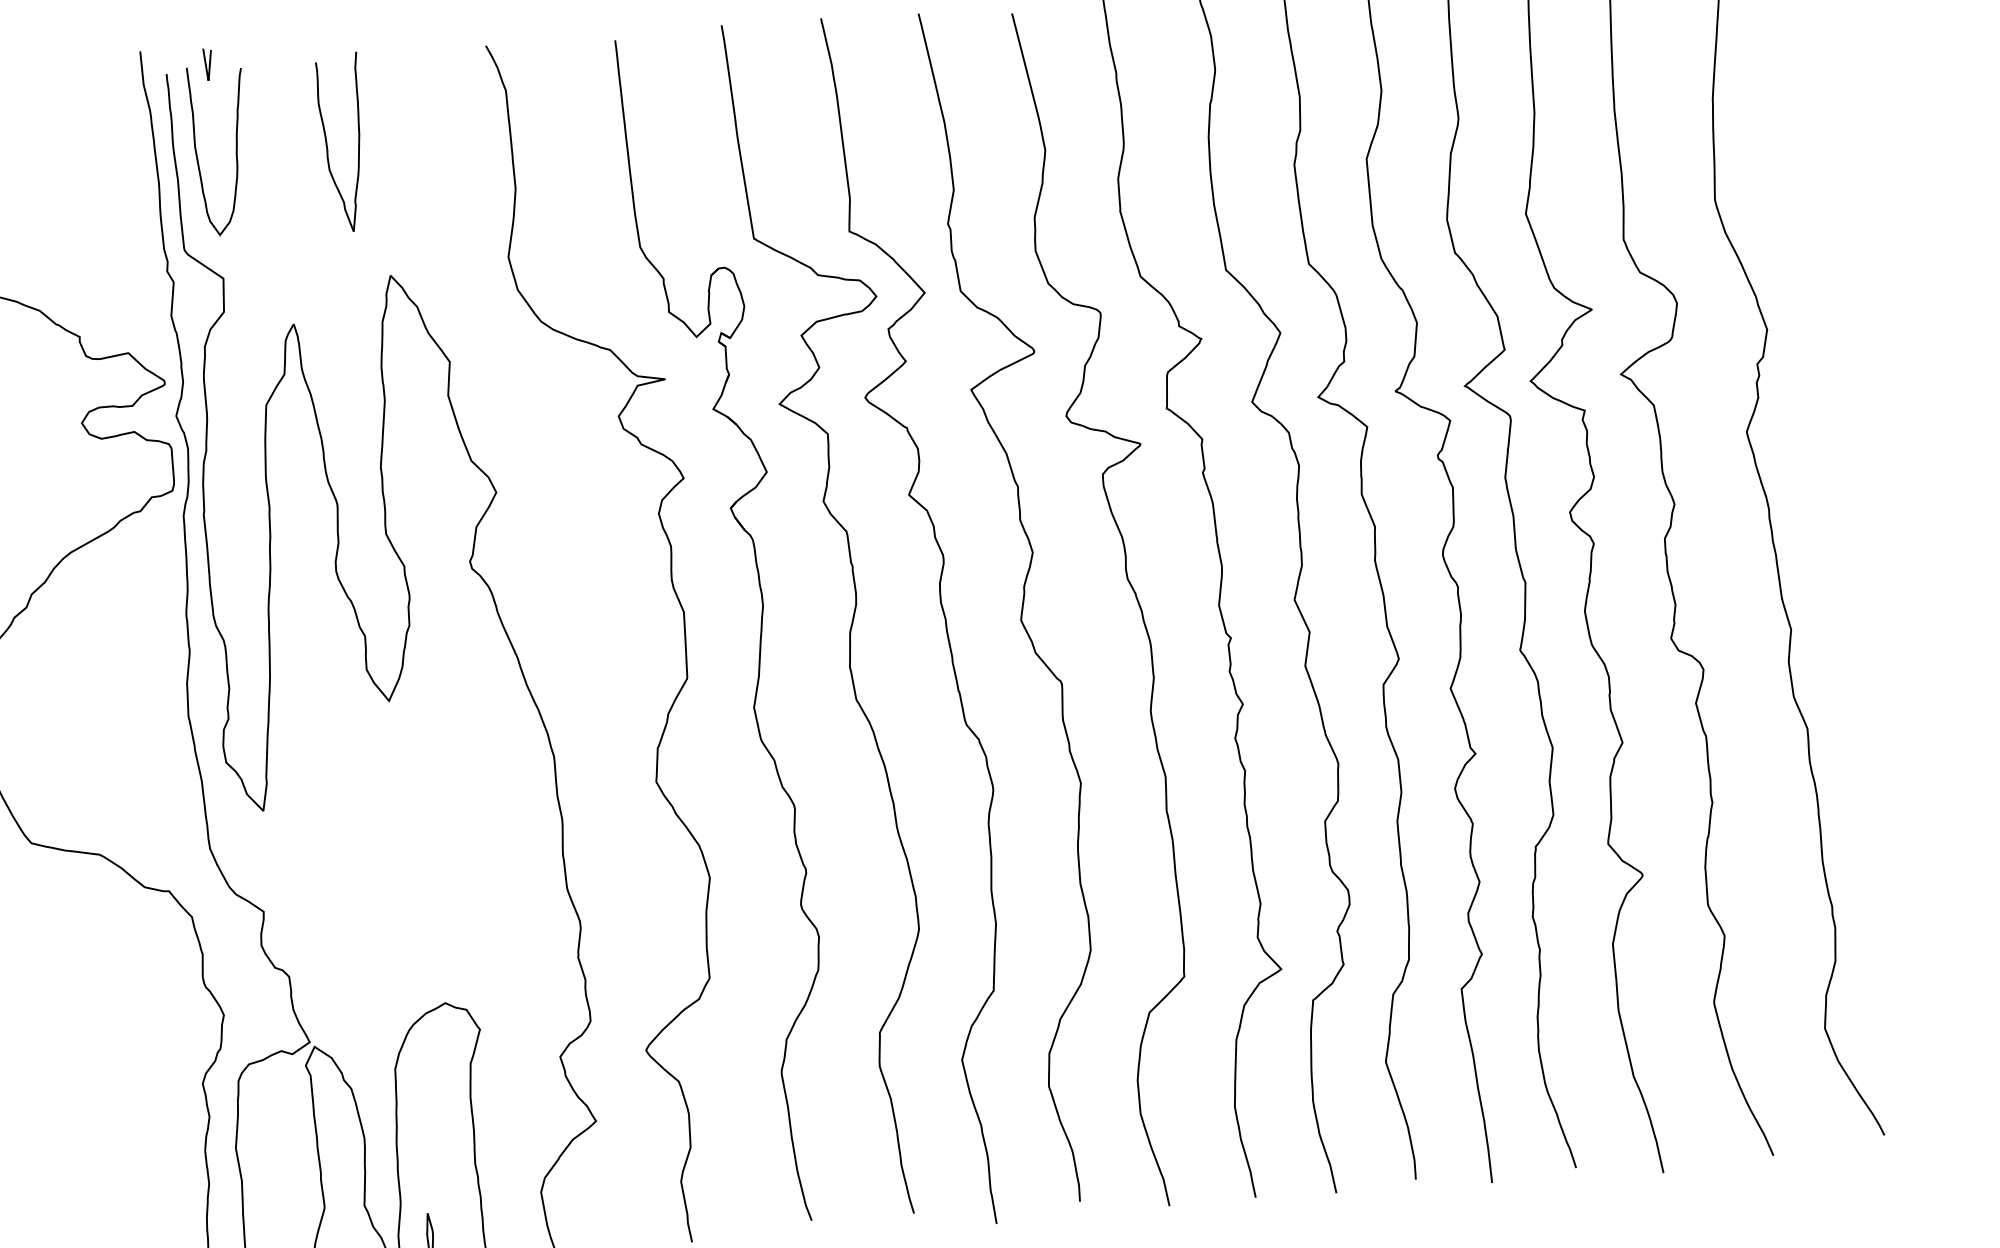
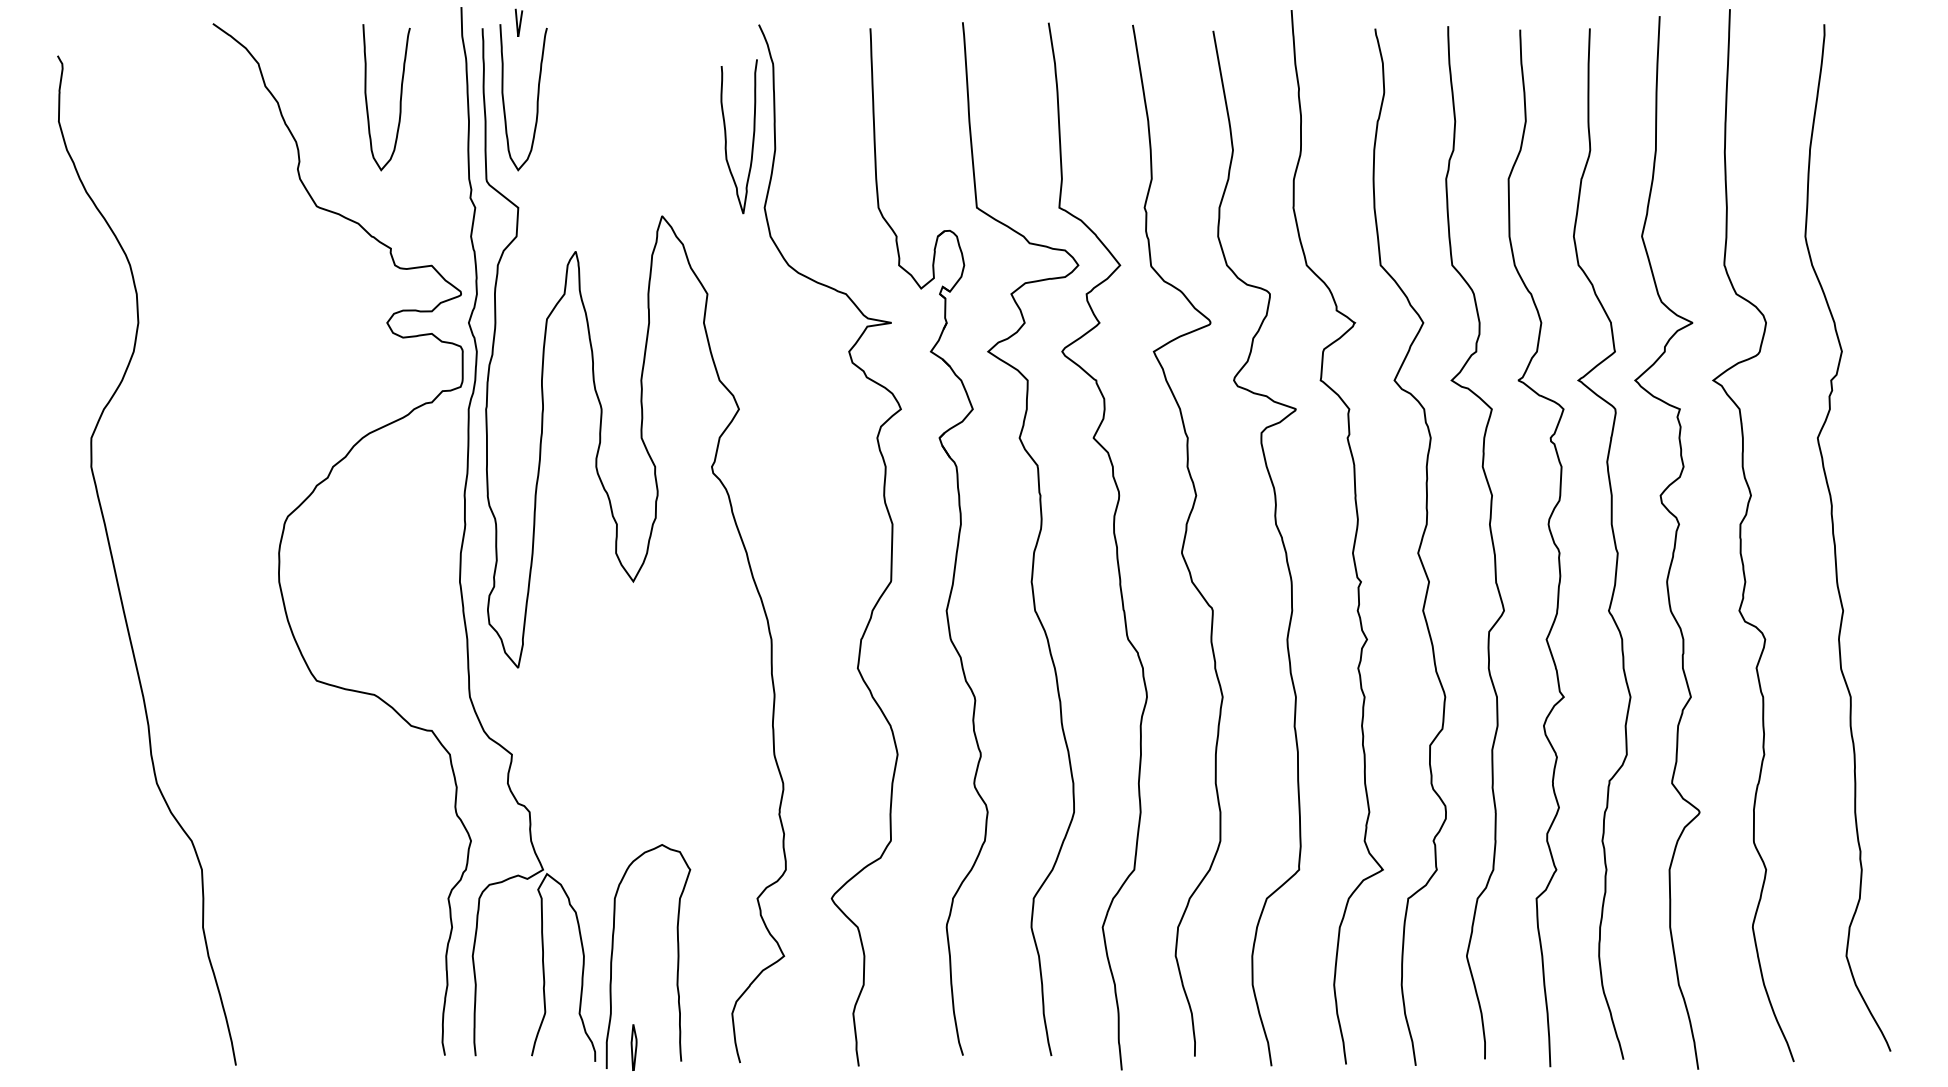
curve: (327, 143) -> (726, 136), moved
curve: (76, 165) -> (399, 101), added

